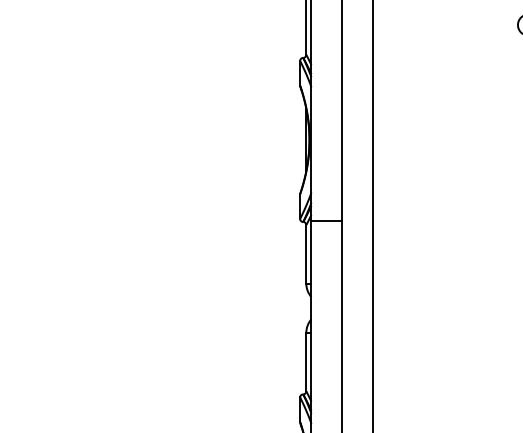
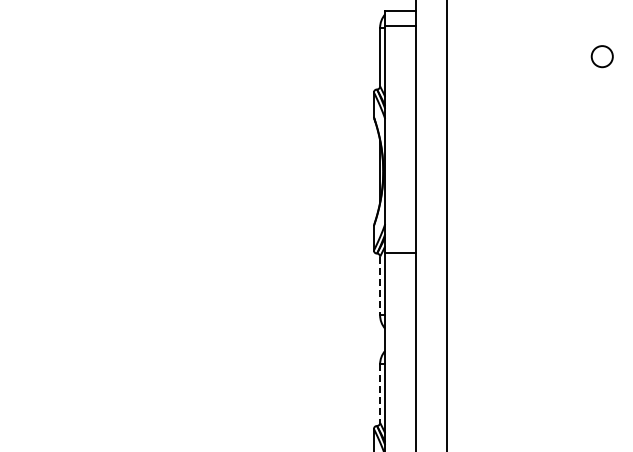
line: (306, 254) -> (380, 286), solid -> dashed
line: (306, 362) -> (380, 394), solid -> dashed

